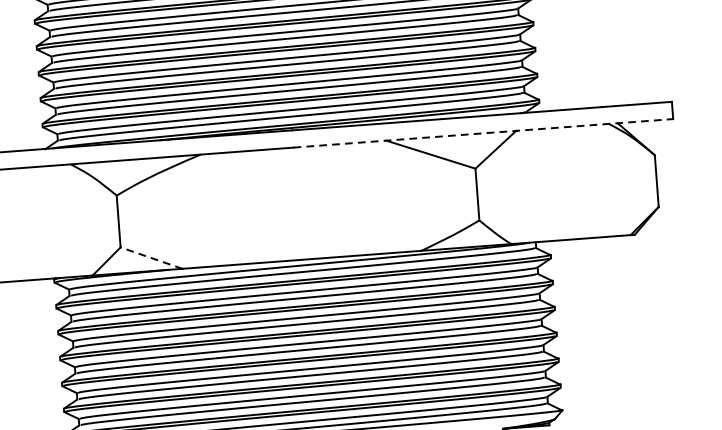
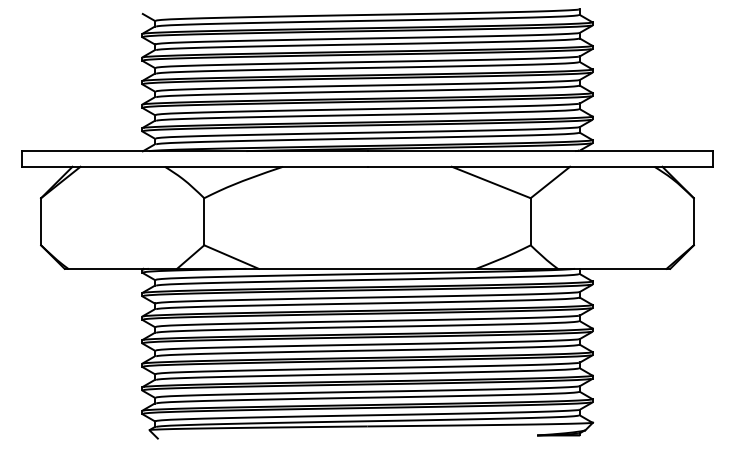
line: (483, 133) -> (540, 166), dashed -> solid
line: (151, 258) -> (231, 257), dashed -> solid

